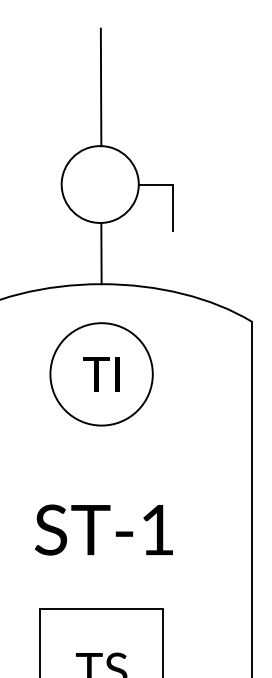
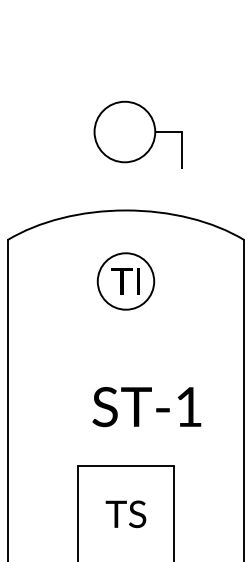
line: (100, 87) -> (125, 55), removed
line: (100, 253) -> (125, 186), removed
circle: (100, 374) -> (125, 281), size x0.7
text: (103, 530) -> (146, 407), moved

